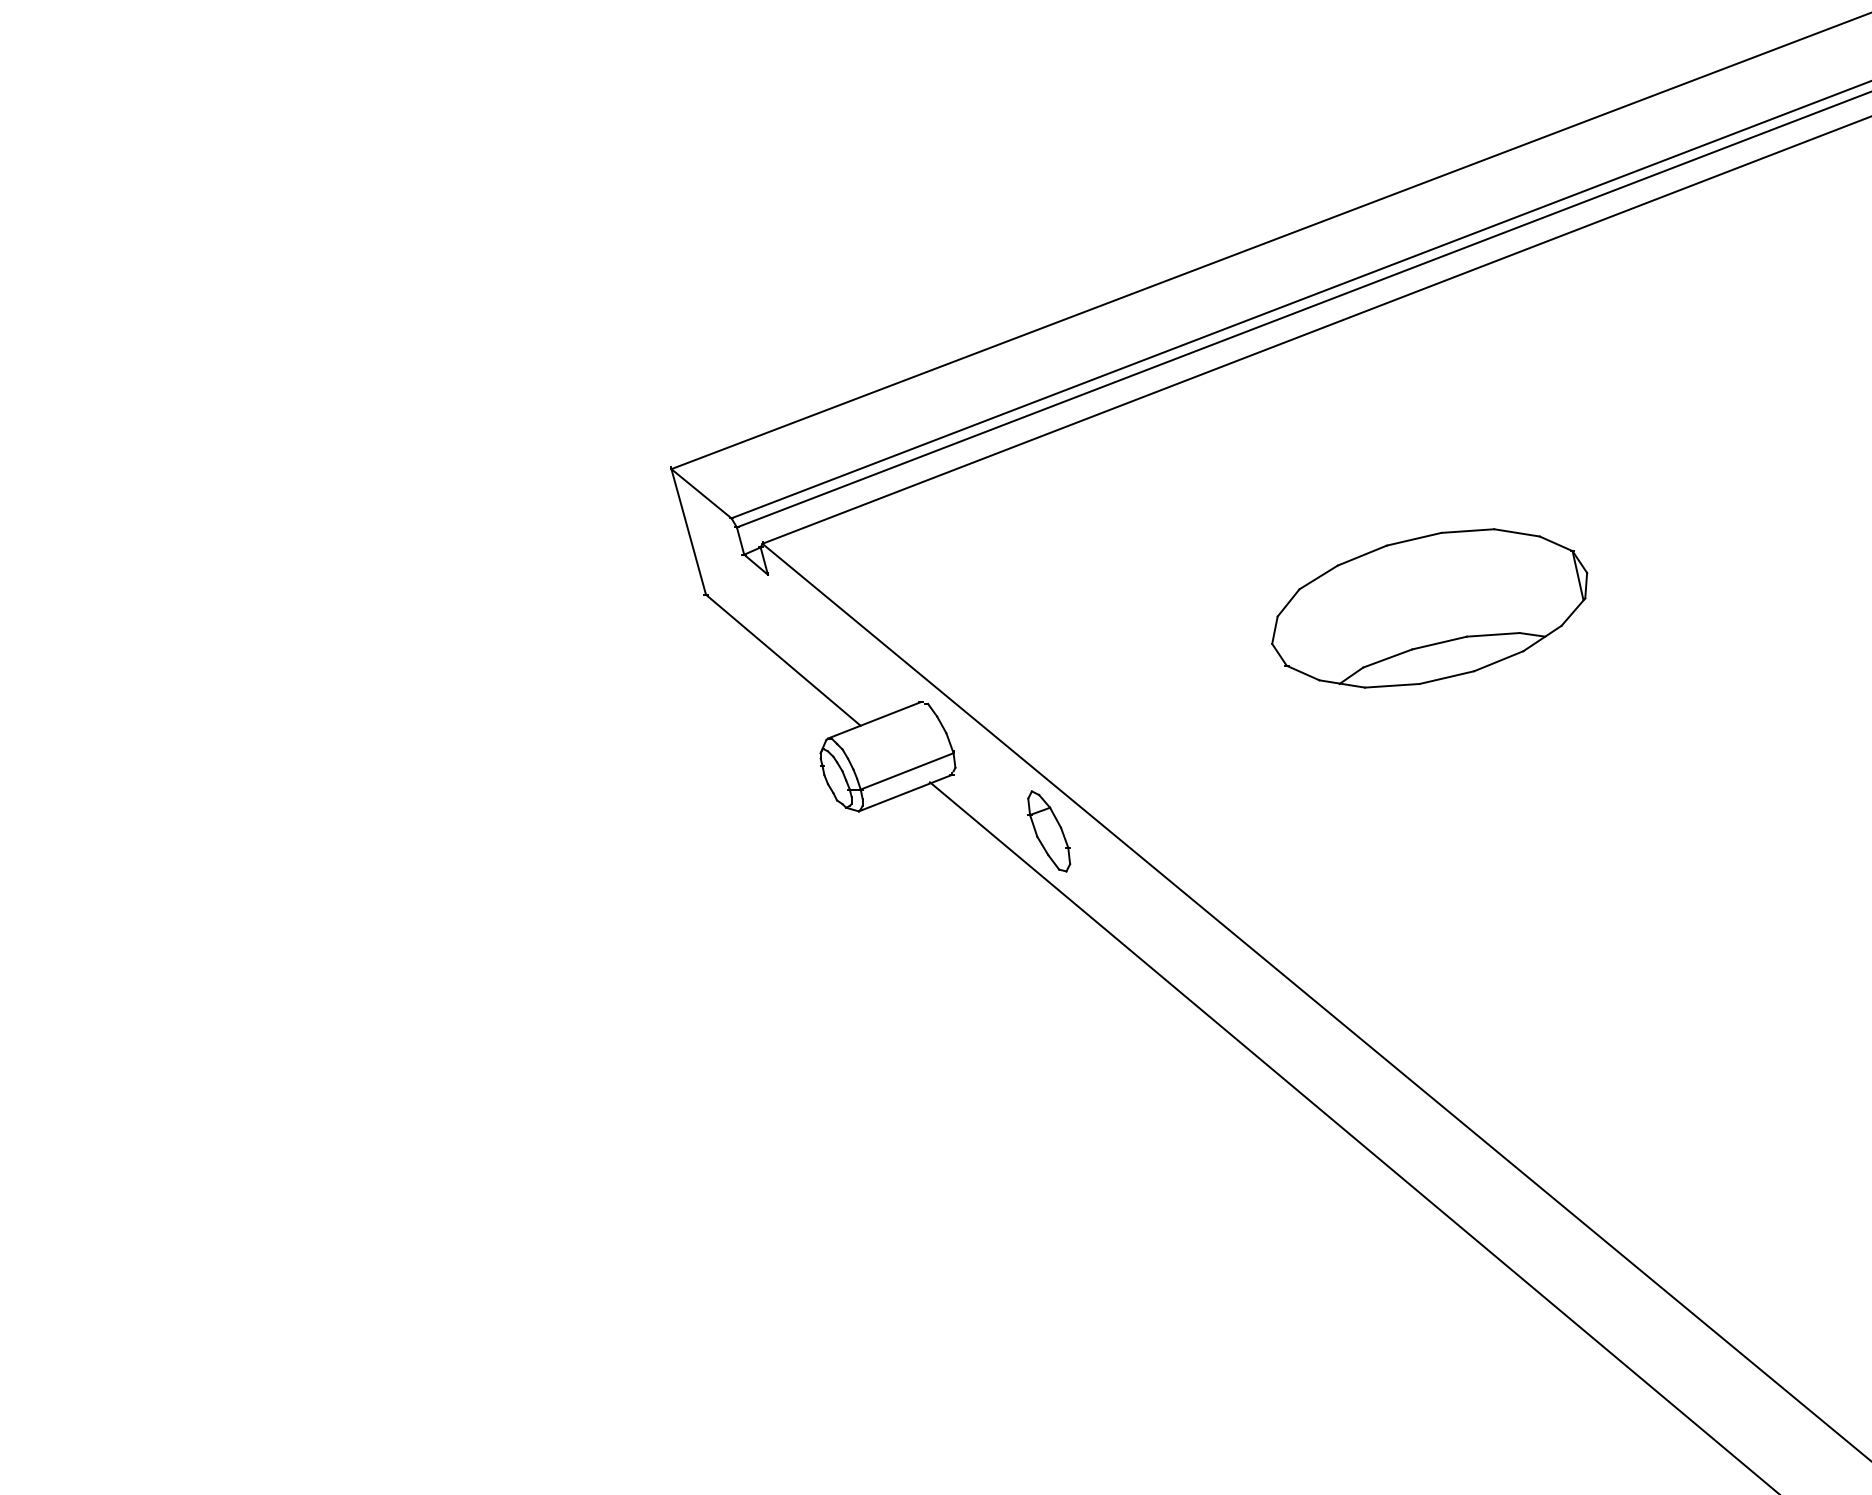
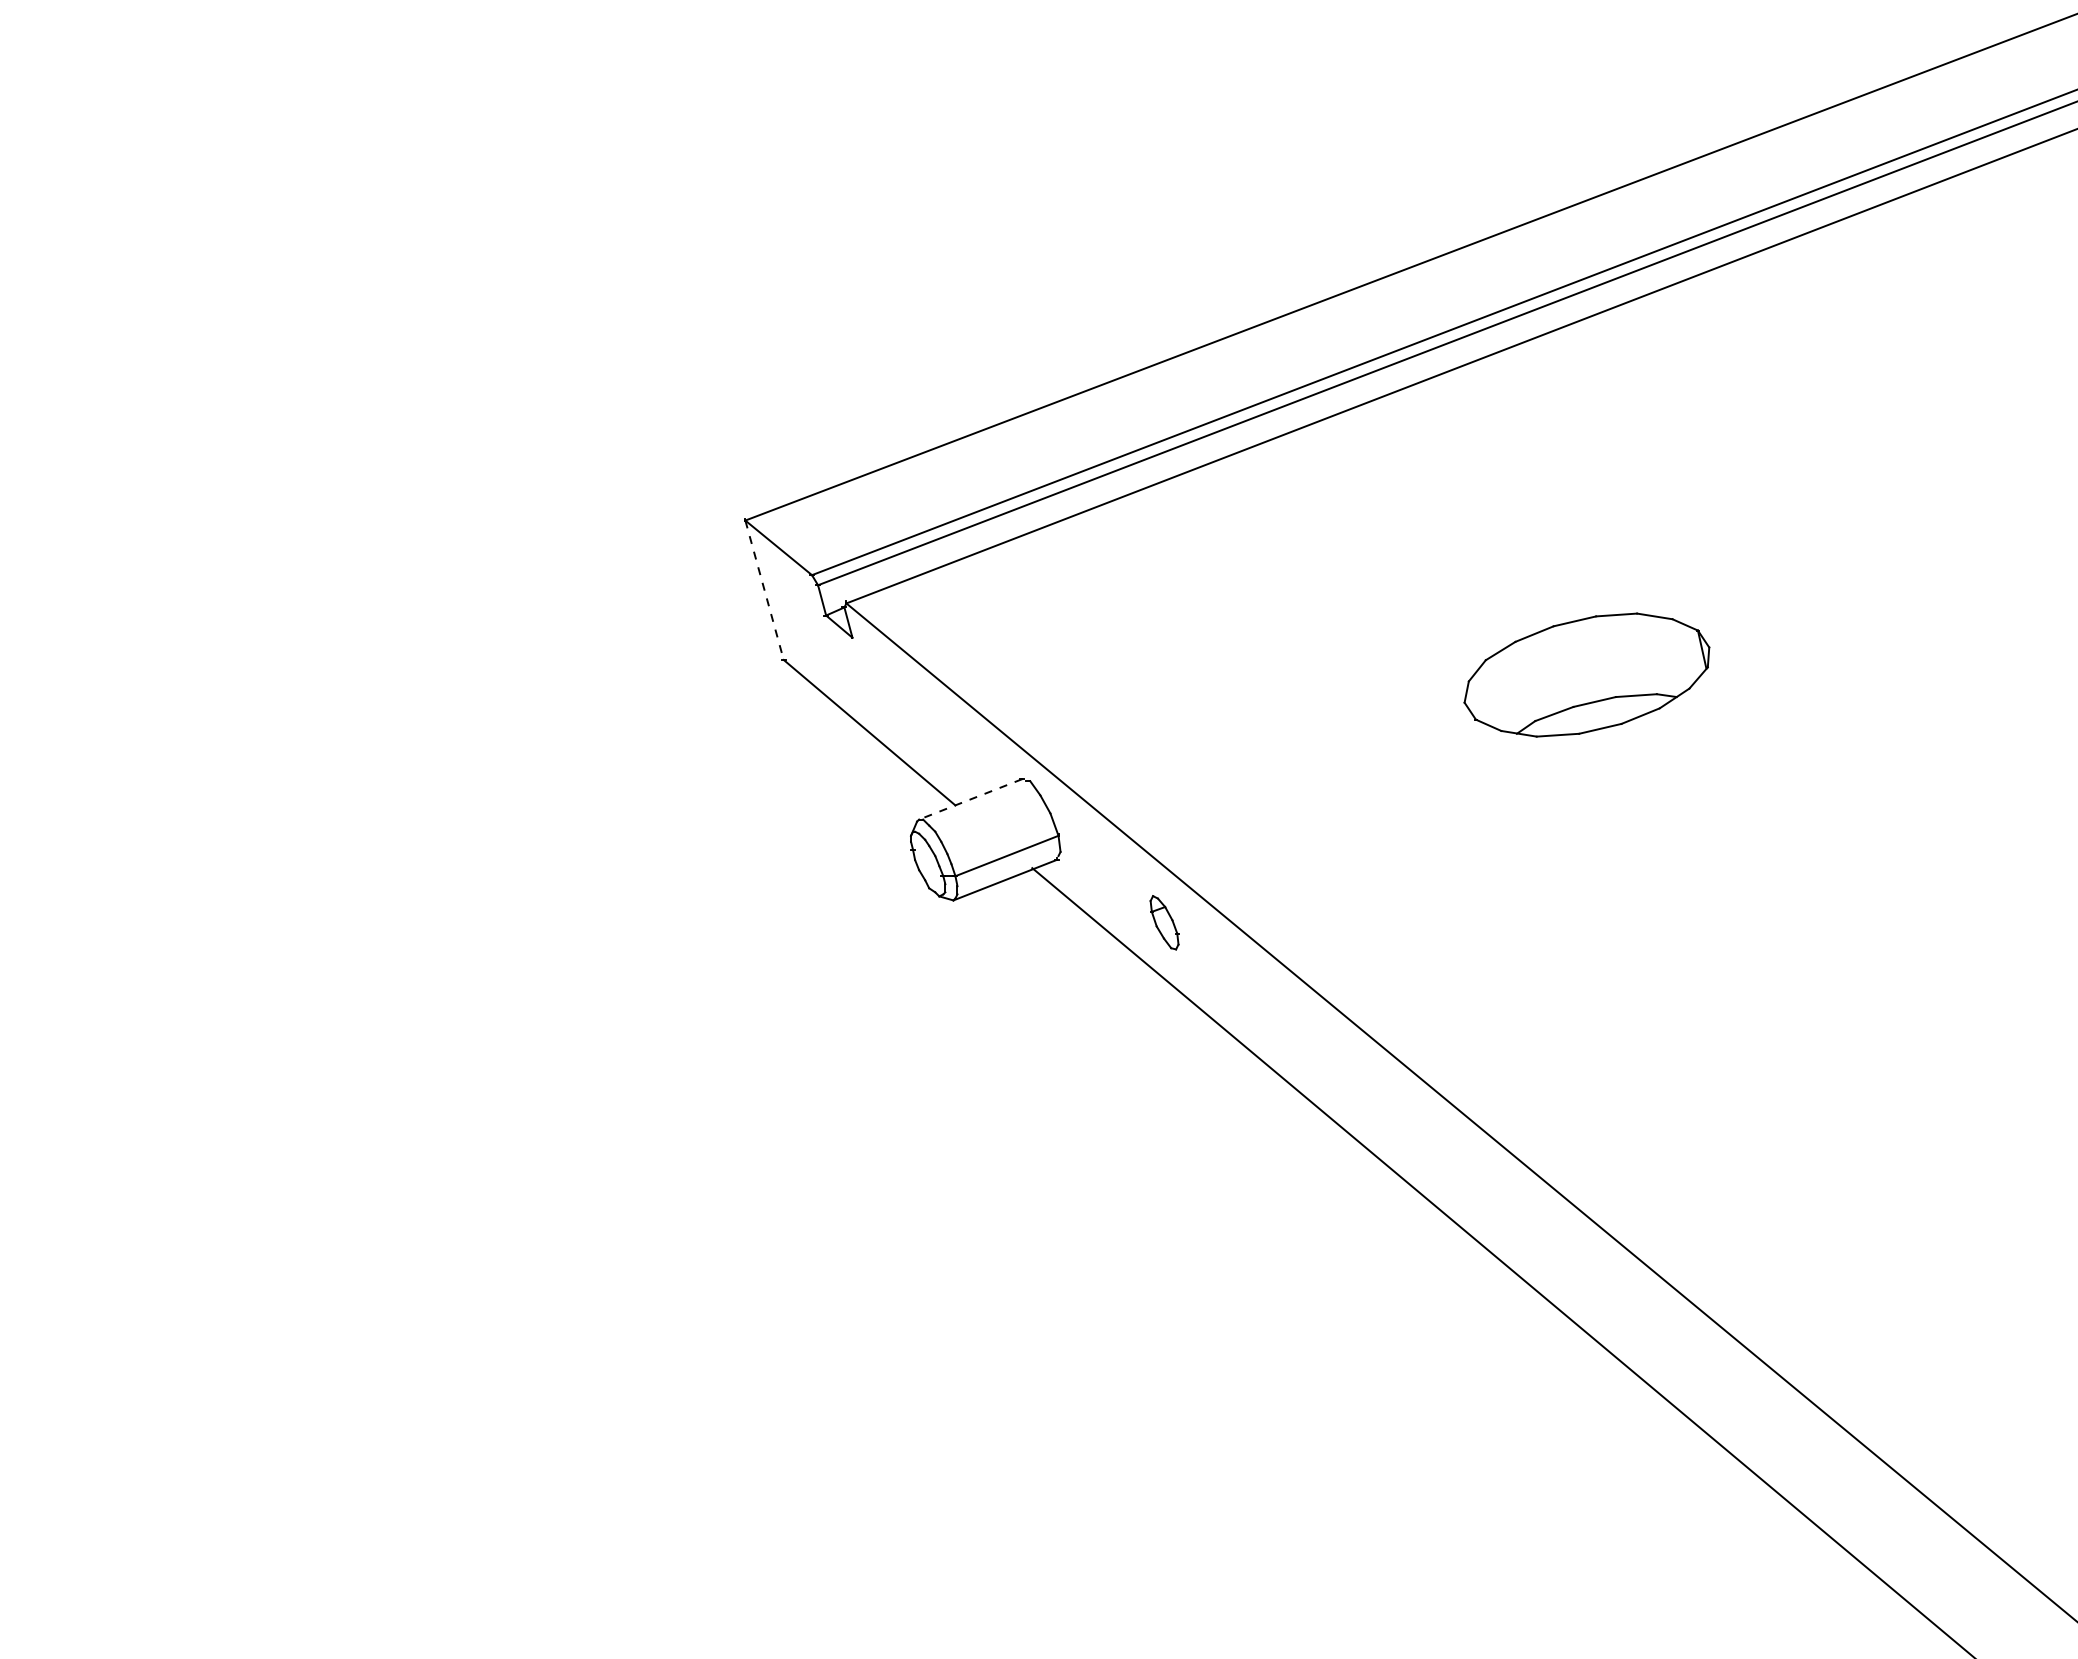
line: (688, 532) -> (764, 590), solid -> dashed
part: (1429, 607) -> (1586, 674), size x0.7
line: (874, 720) -> (970, 799), solid -> dashed
part: (1049, 831) -> (1164, 922), size x0.6

